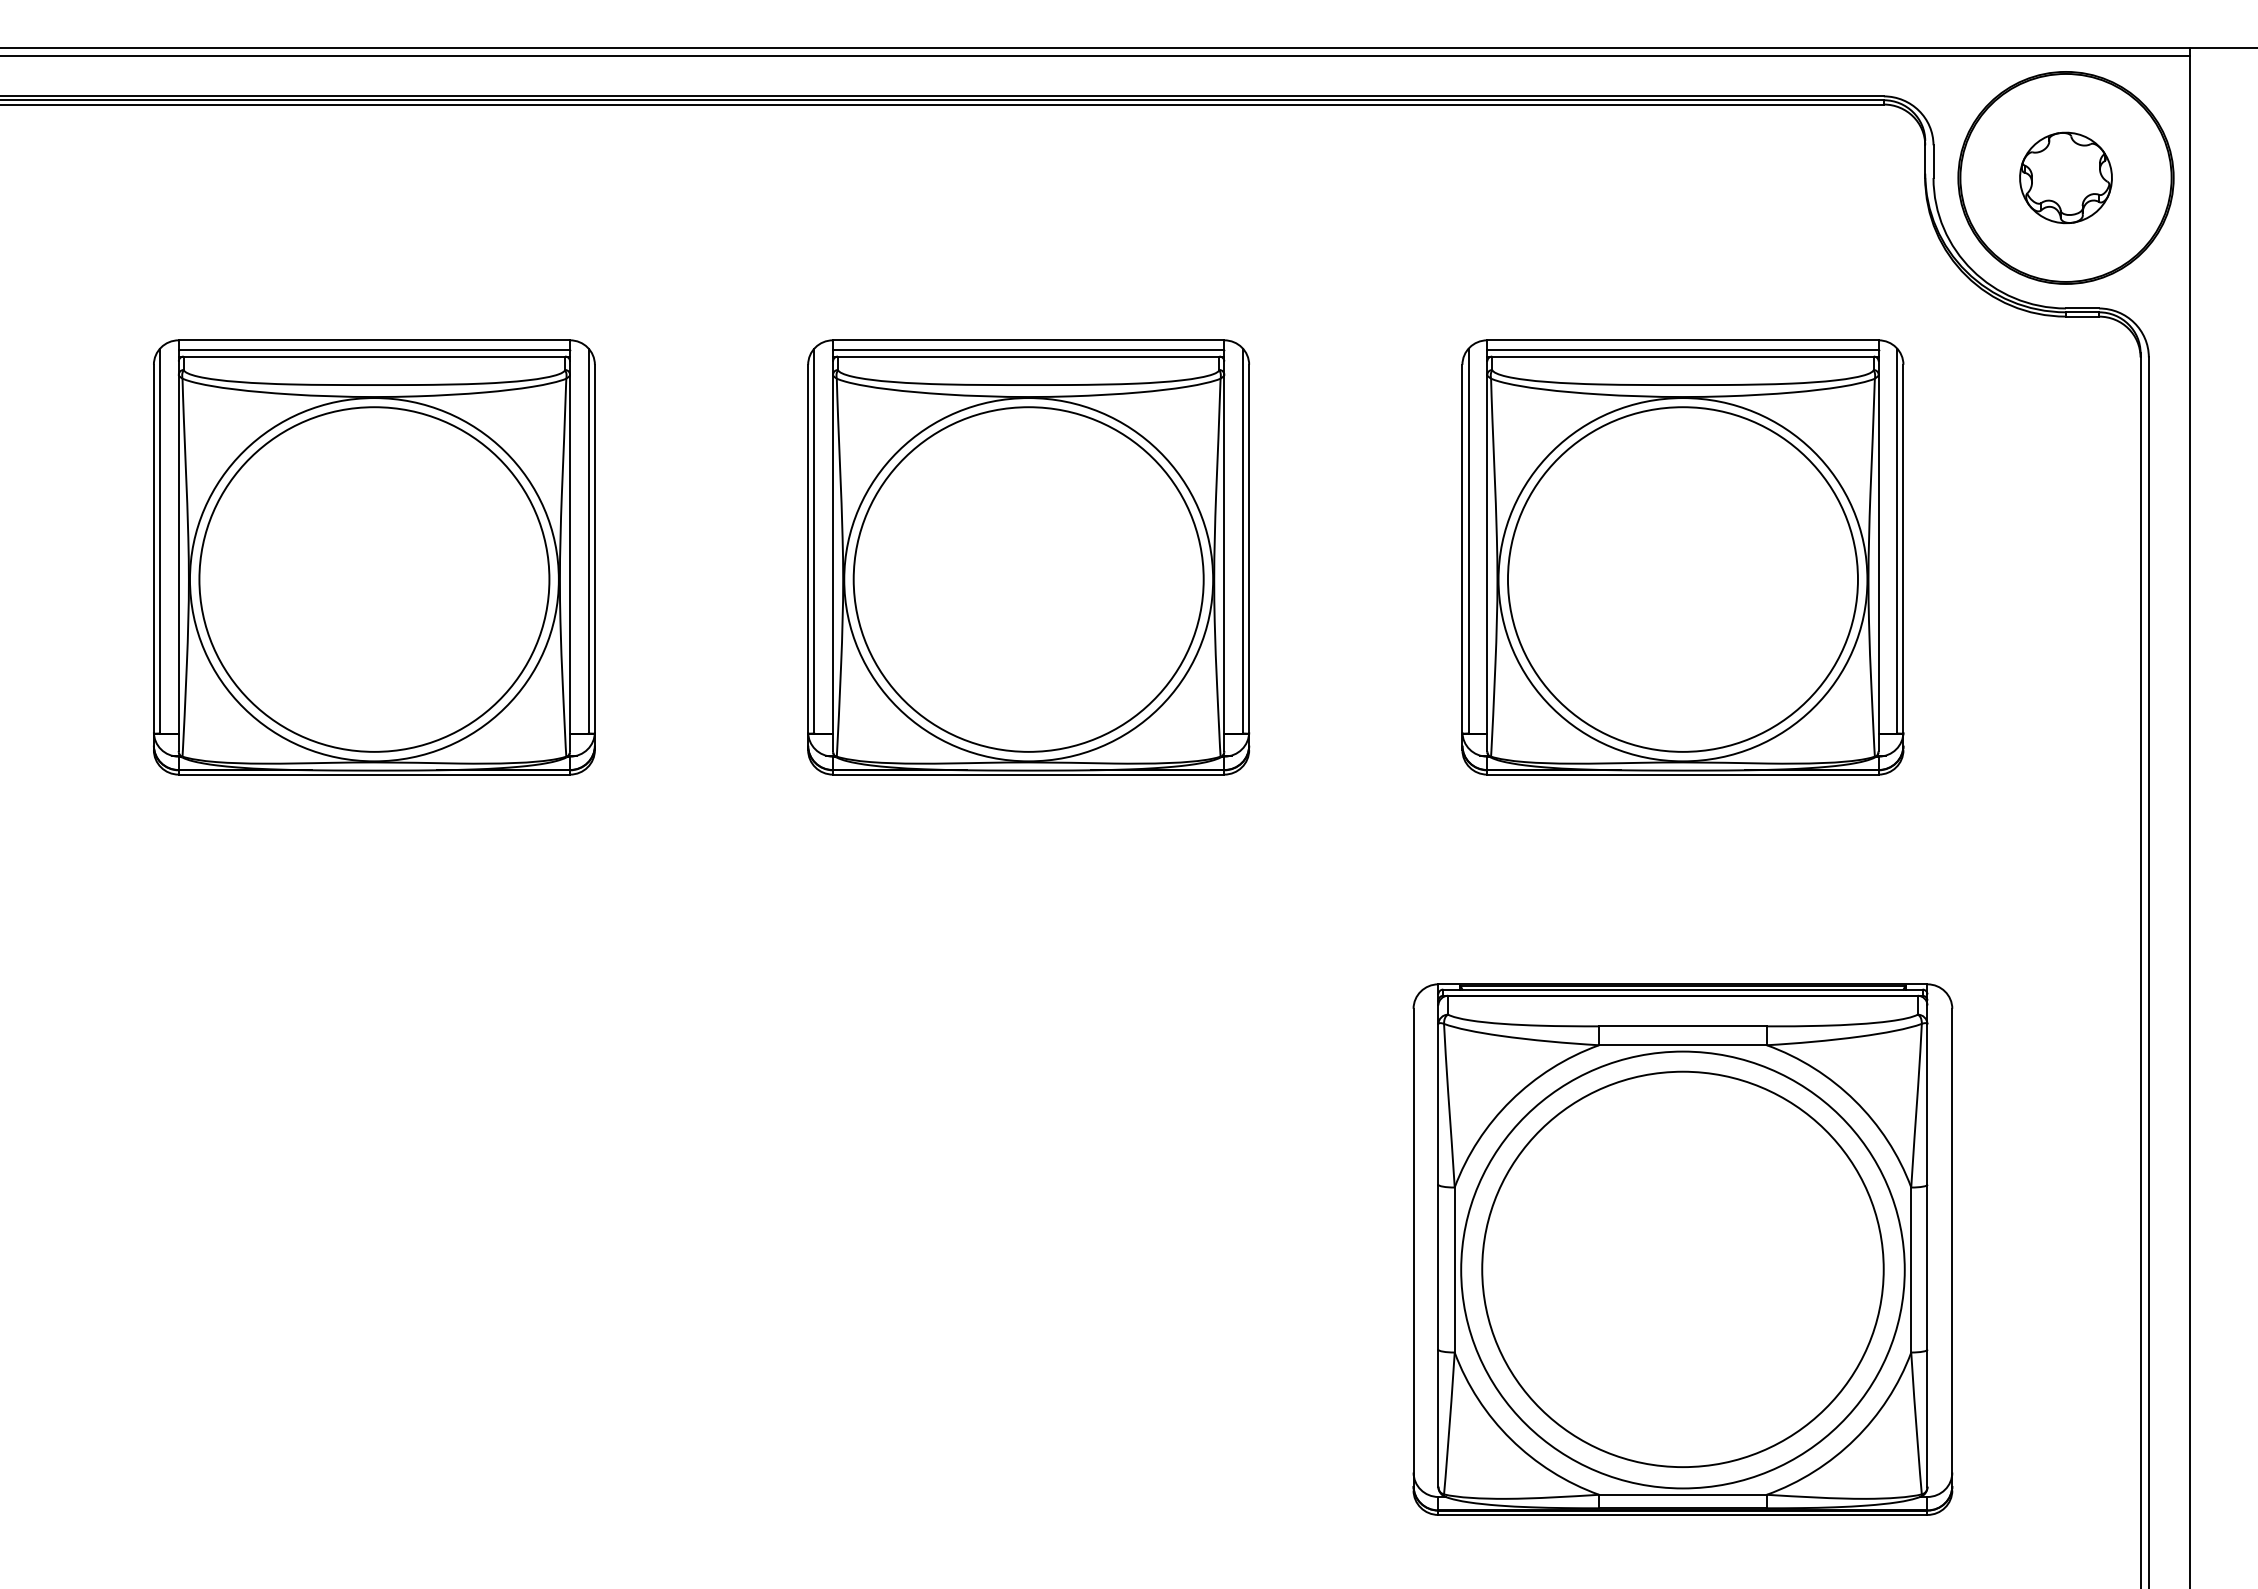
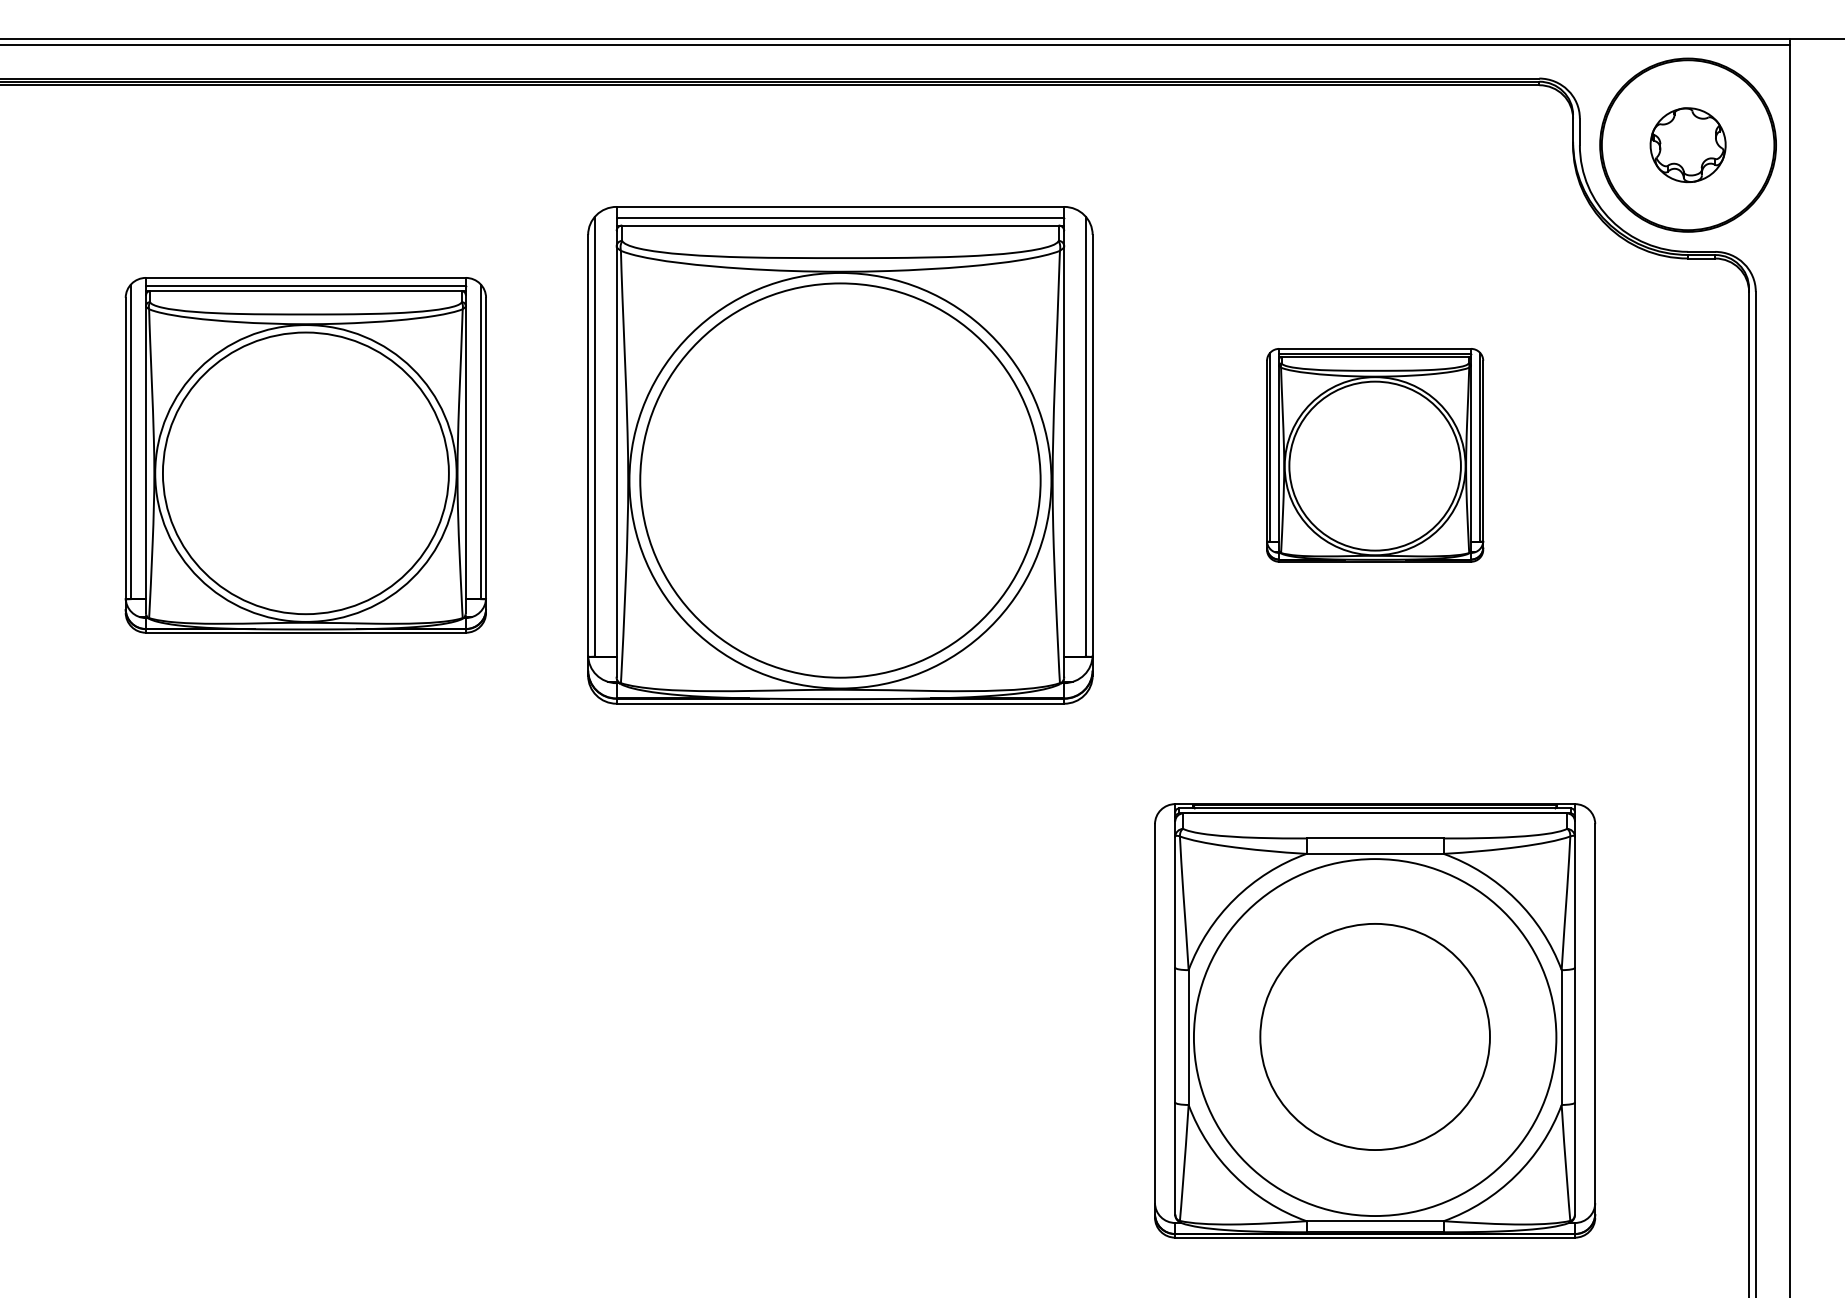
part: (1028, 557) -> (840, 455), size x1.4
part: (1682, 557) -> (1374, 455), size x0.6
part: (1682, 1268) -> (1374, 1036), size x0.7

